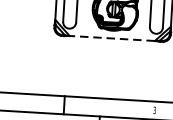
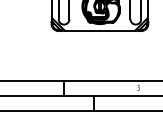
line: (111, 38) -> (99, 30), dashed -> solid

